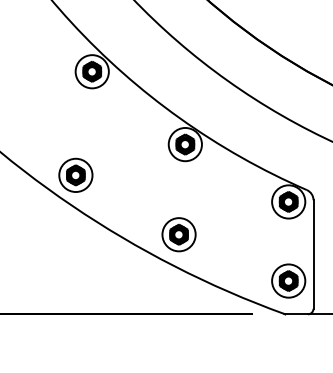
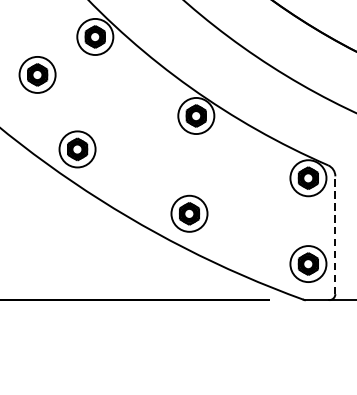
part: (38, 106) -> (36, 74), added
line: (313, 253) -> (335, 234), solid -> dashed

